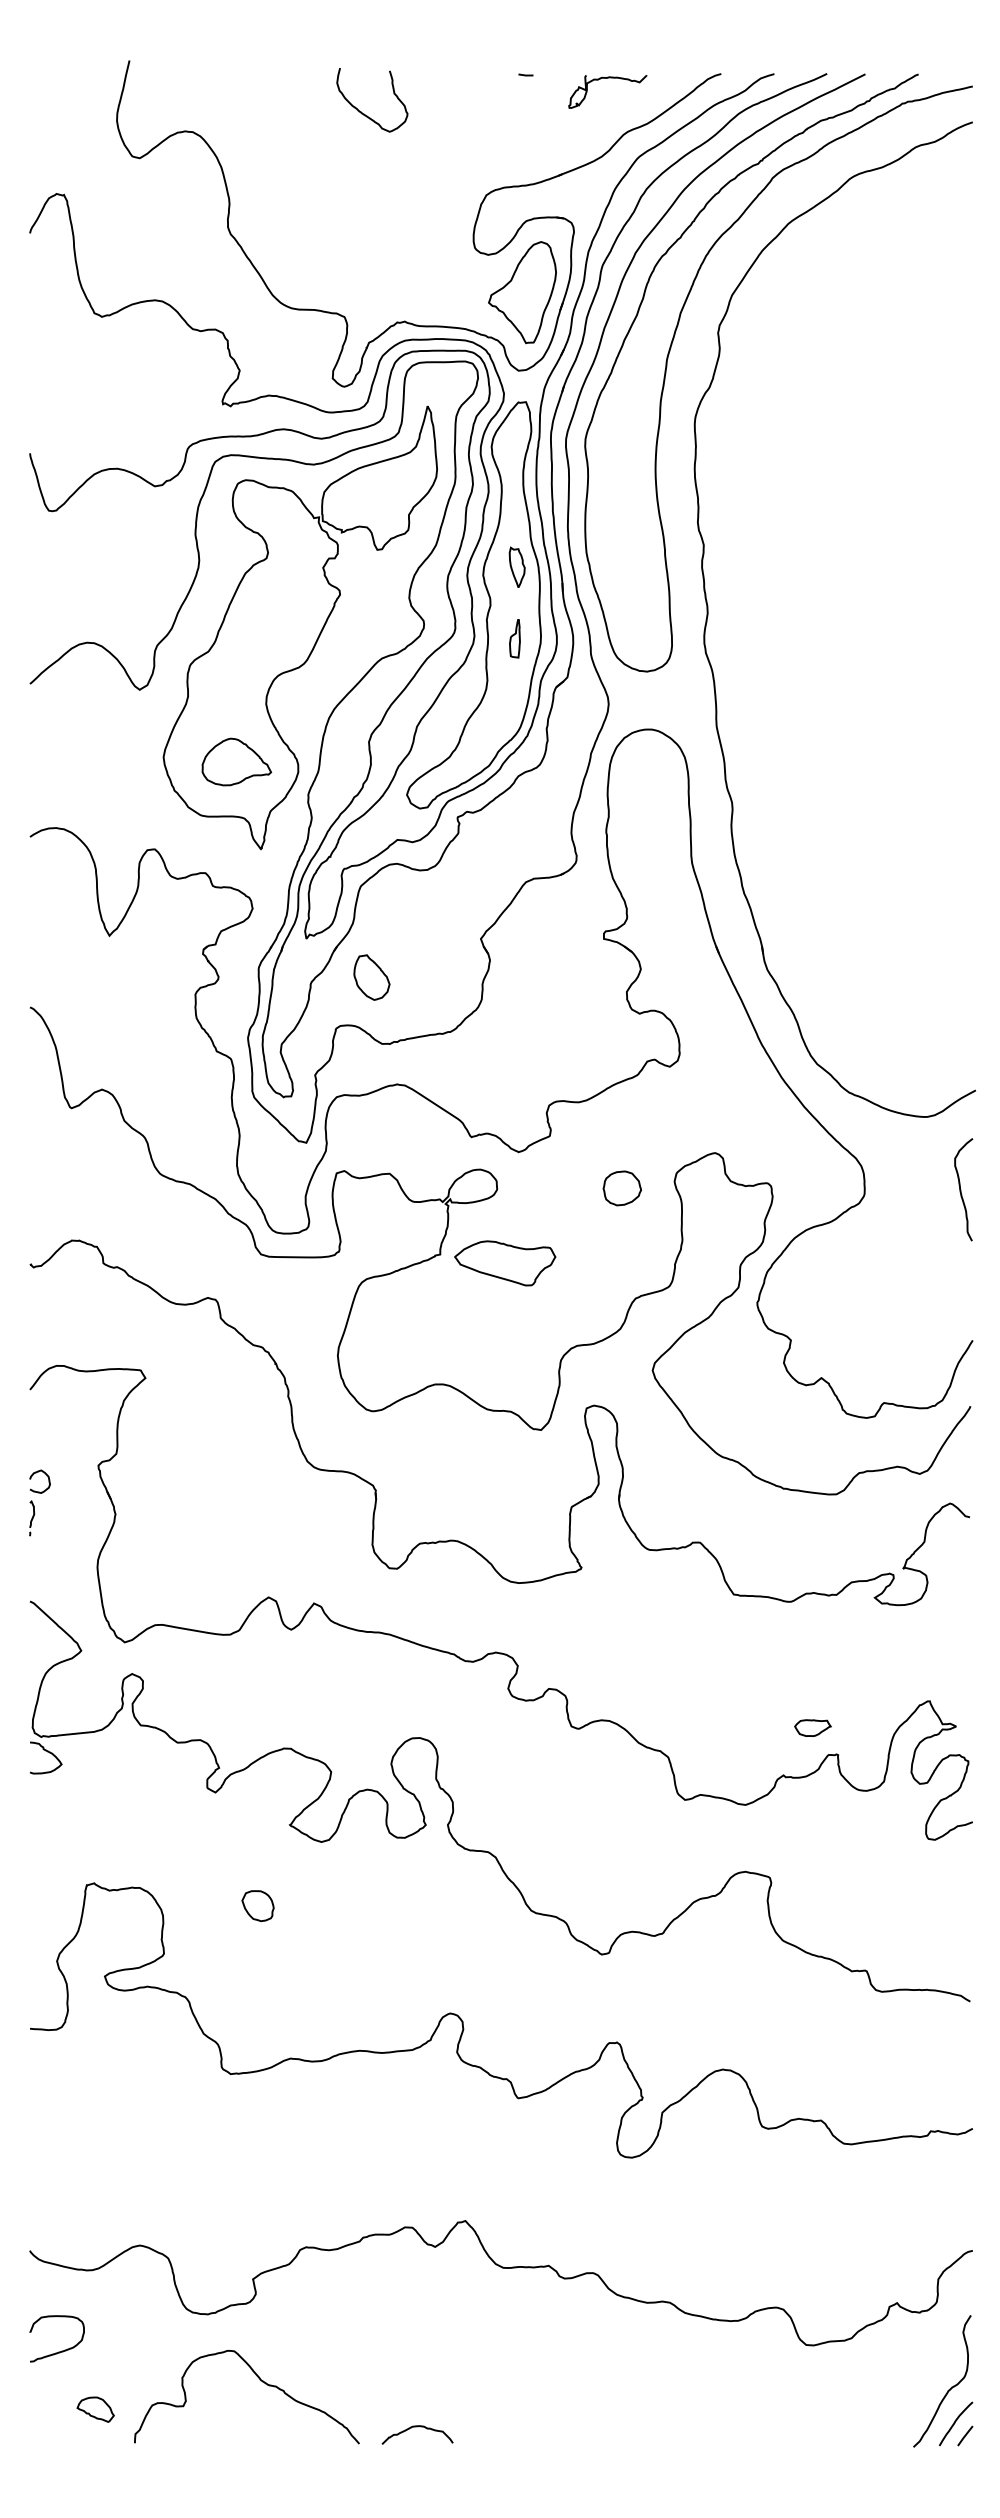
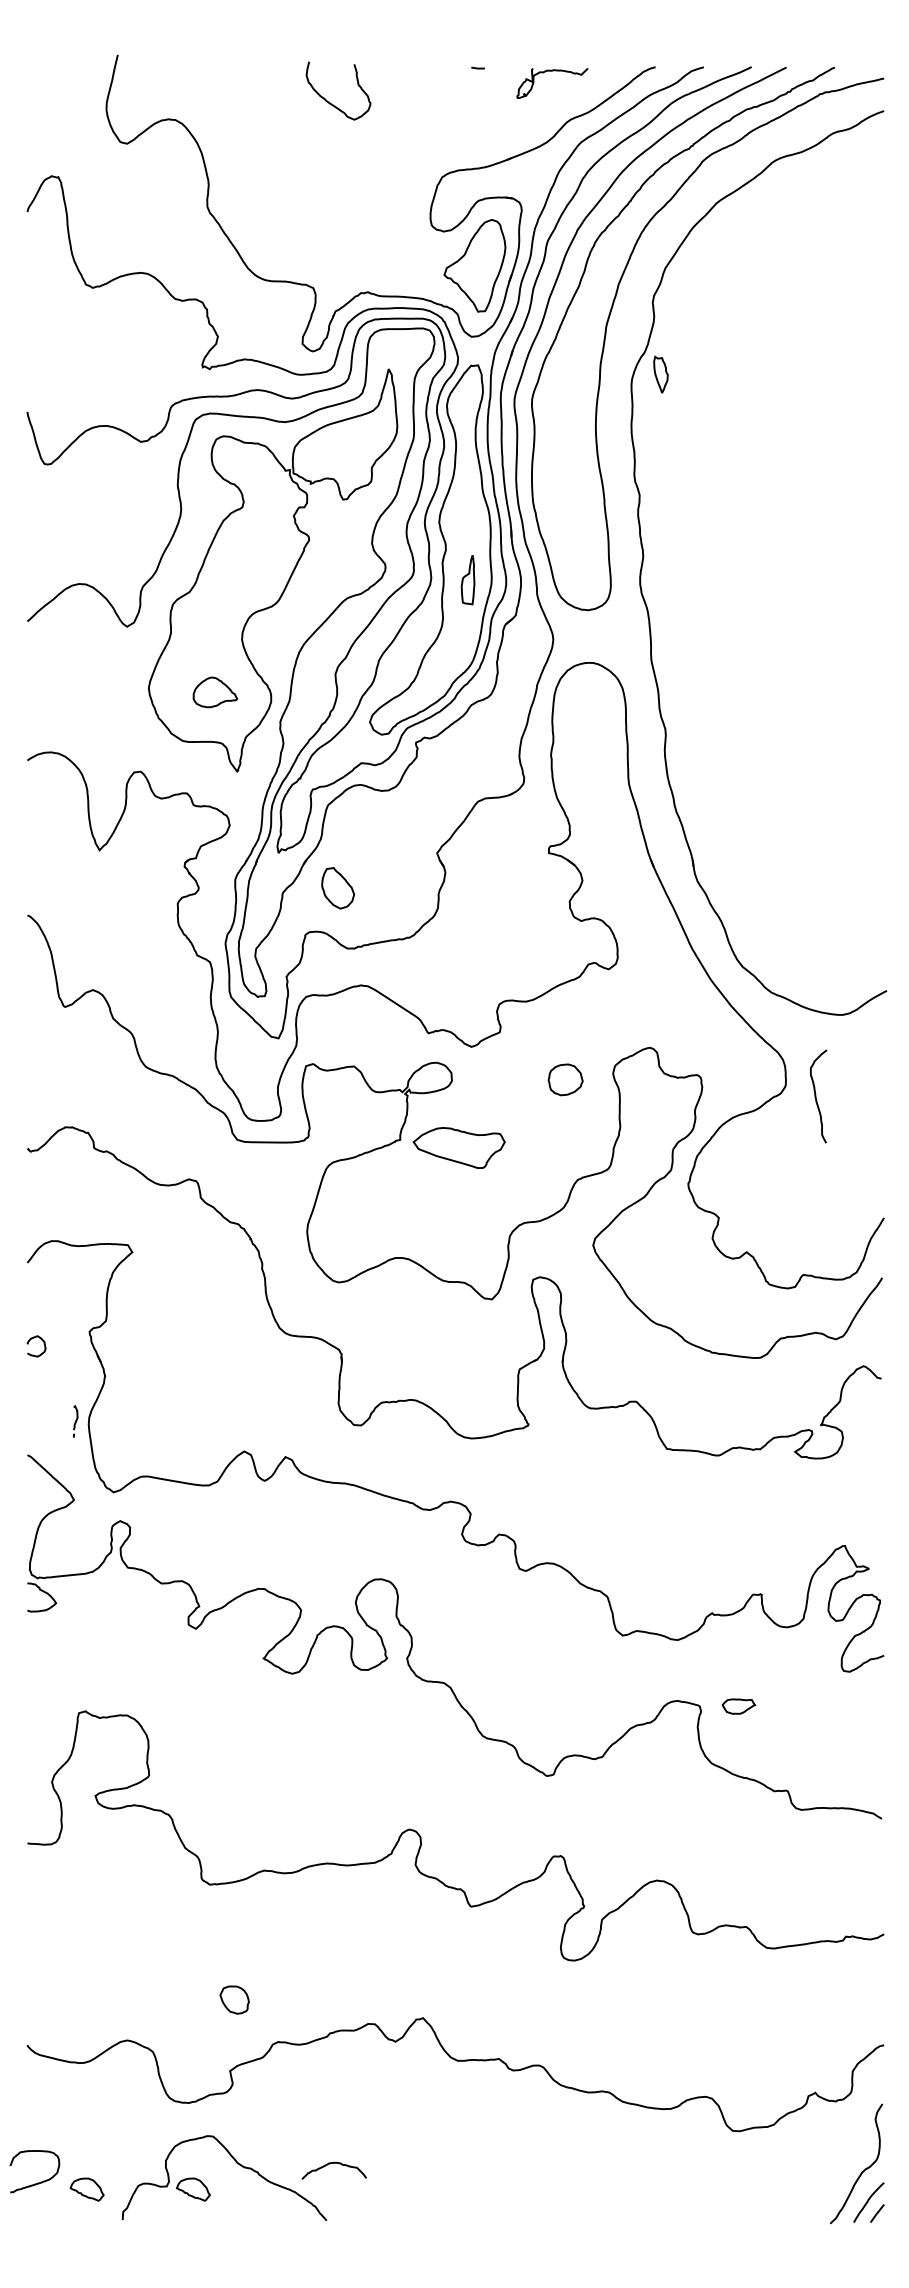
part: (516, 566) -> (660, 373), moved
part: (514, 638) -> (467, 580), size x1.4
part: (236, 761) -> (215, 691), size x0.7
curve: (961, 1189) -> (816, 1096), moved
part: (32, 1518) -> (76, 1421), moved
part: (812, 1727) -> (738, 1706), moved
part: (257, 1906) -> (234, 2000), moved
curve: (61, 2350) -> (38, 2182), moved
part: (212, 2409) -> (193, 2189), added
curve: (417, 2427) -> (334, 2164), moved

